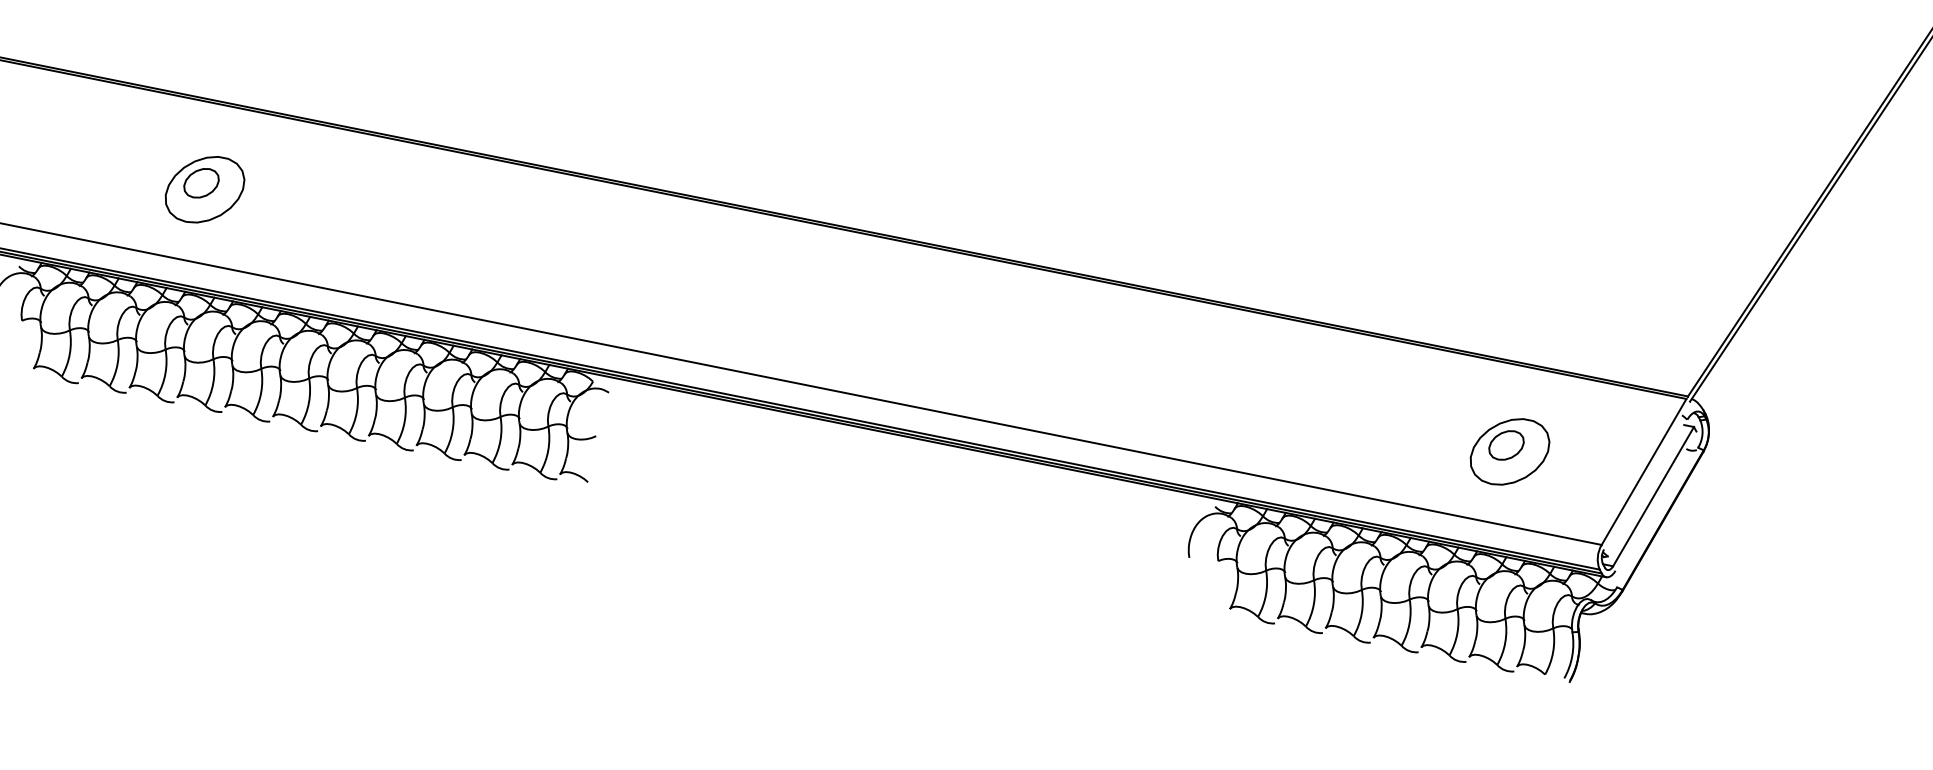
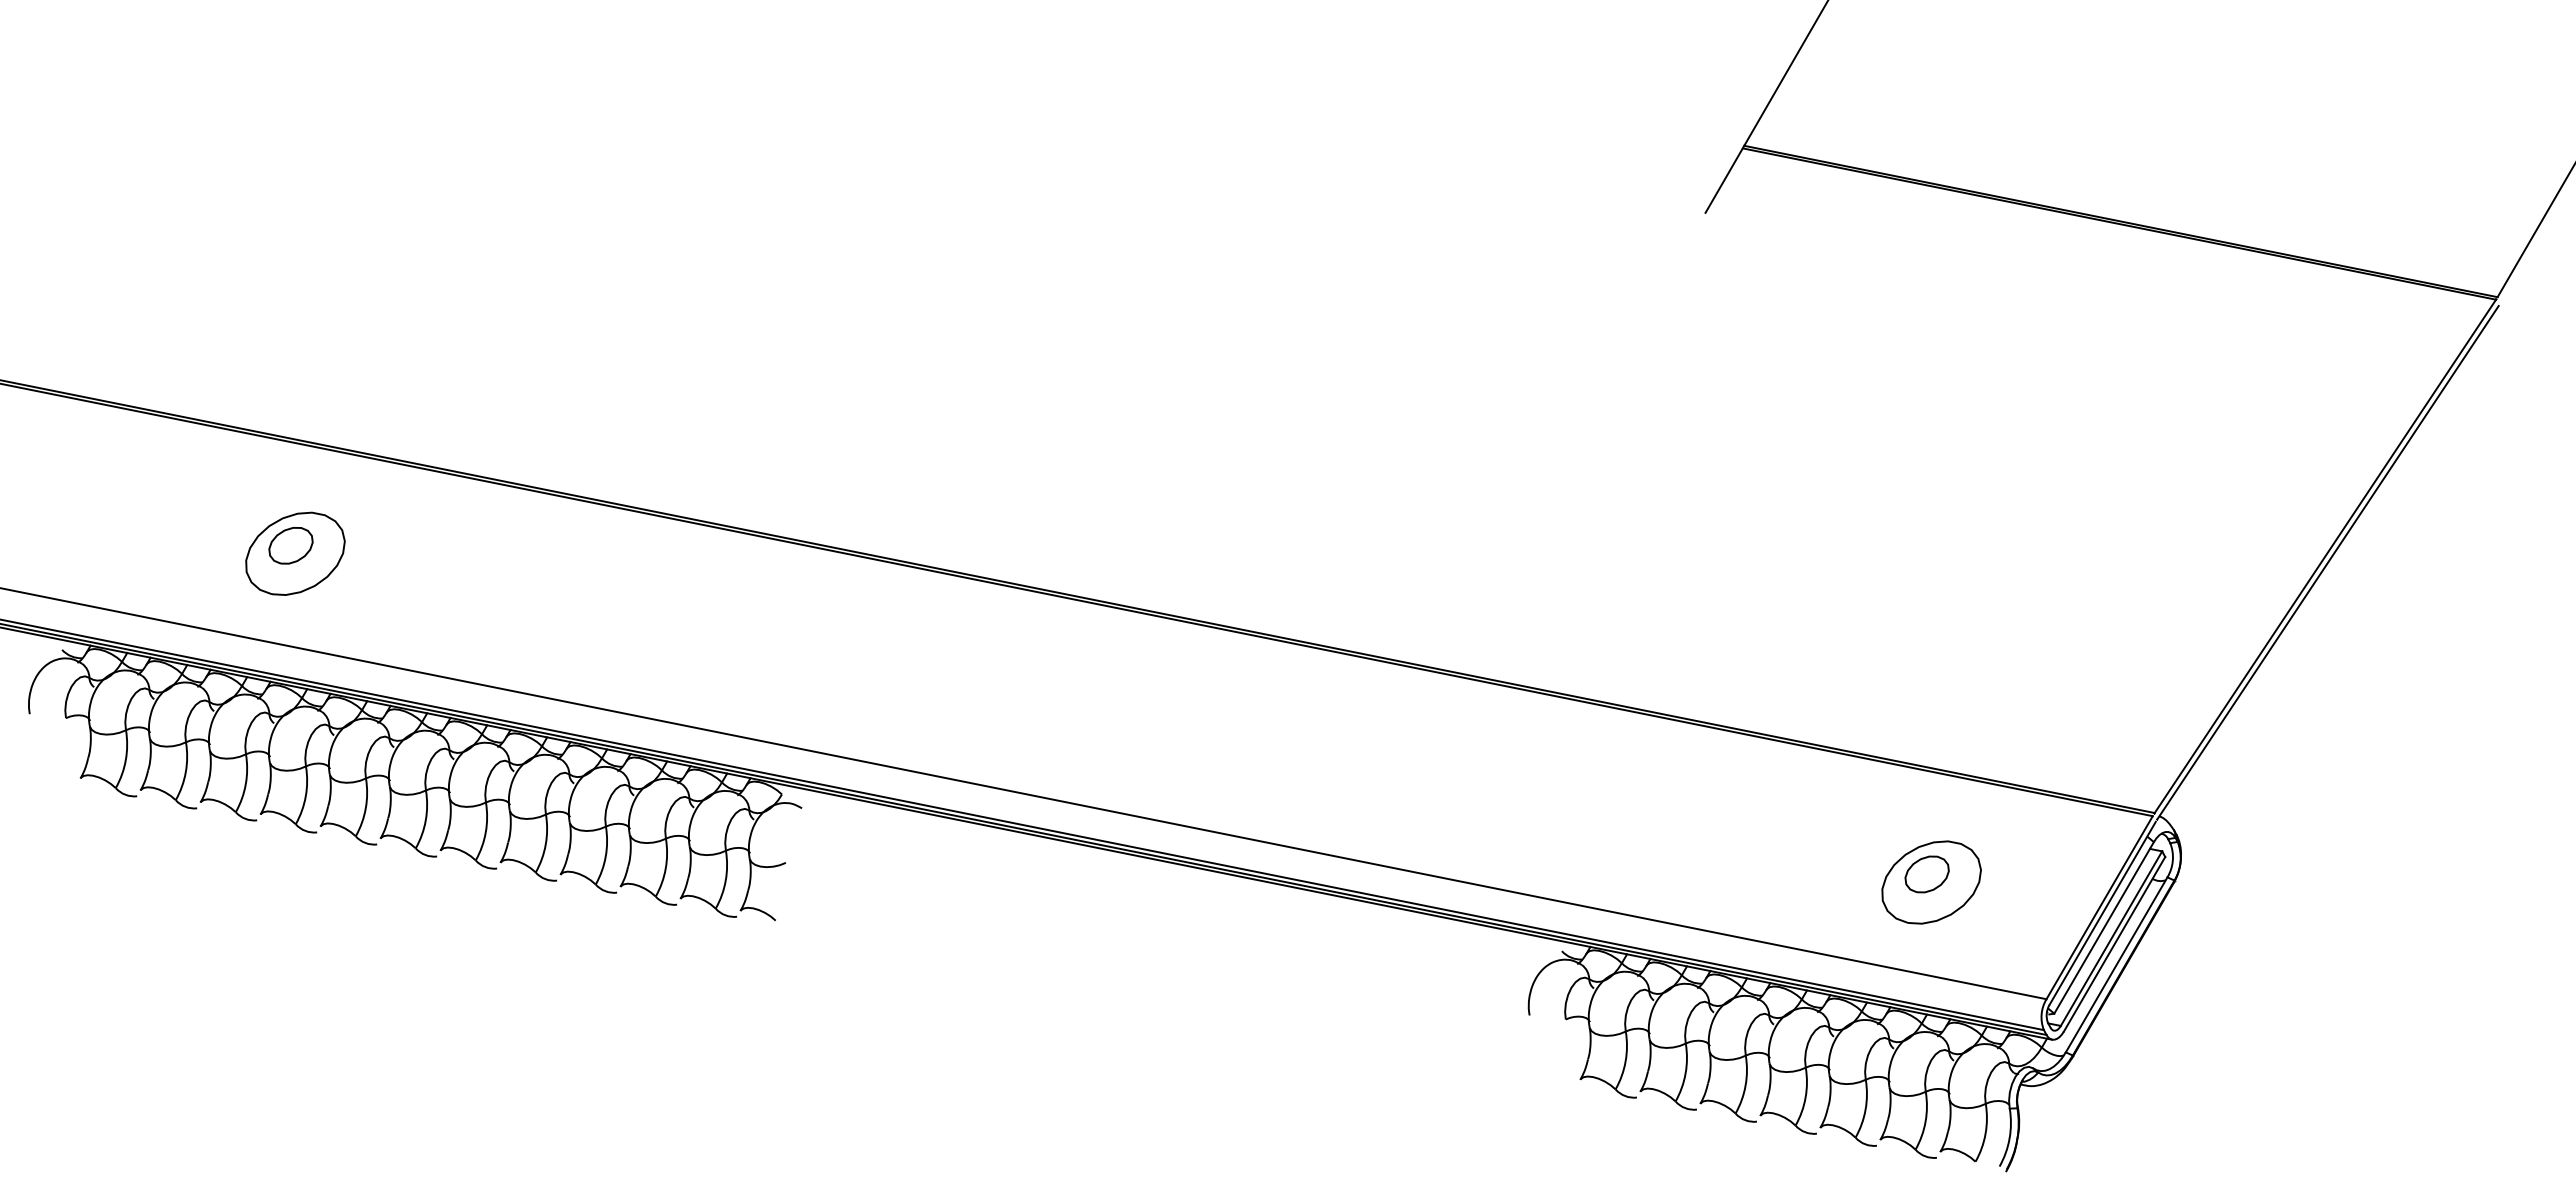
line: (1646, 475) -> (2102, 912), added
line: (1647, 487) -> (2103, 927), added
line: (1655, 501) -> (2114, 944), added
line: (1657, 517) -> (2116, 964), added

